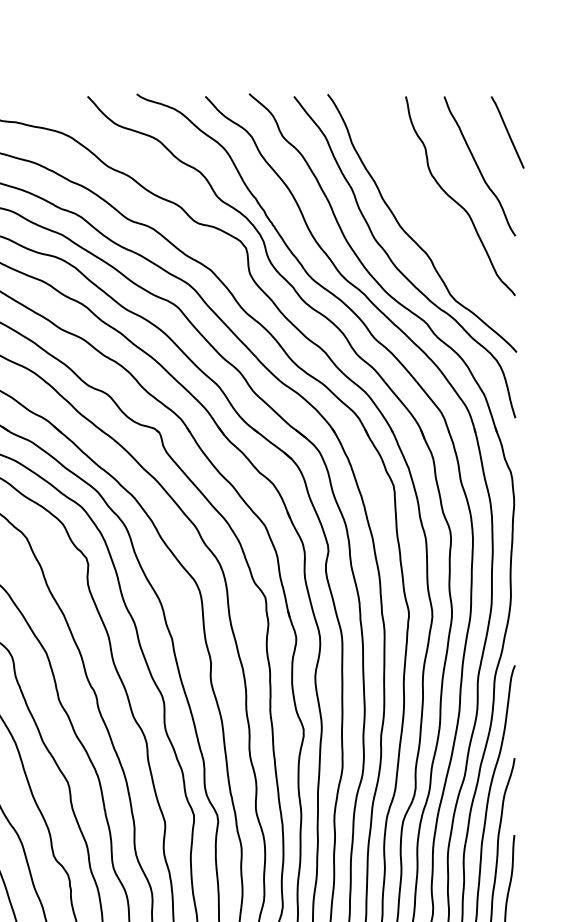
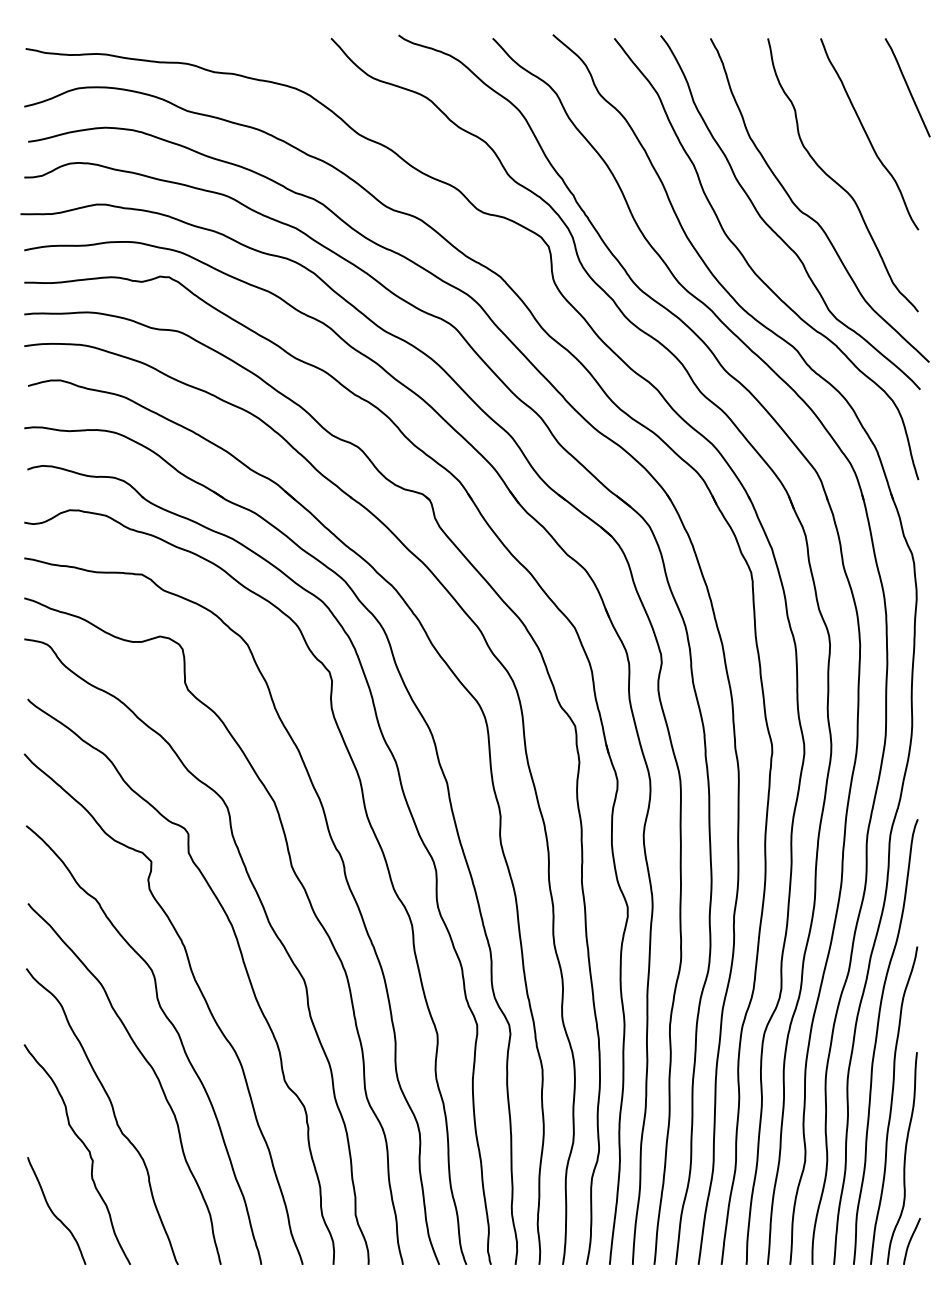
curve: (436, 225) -> (809, 215), added

